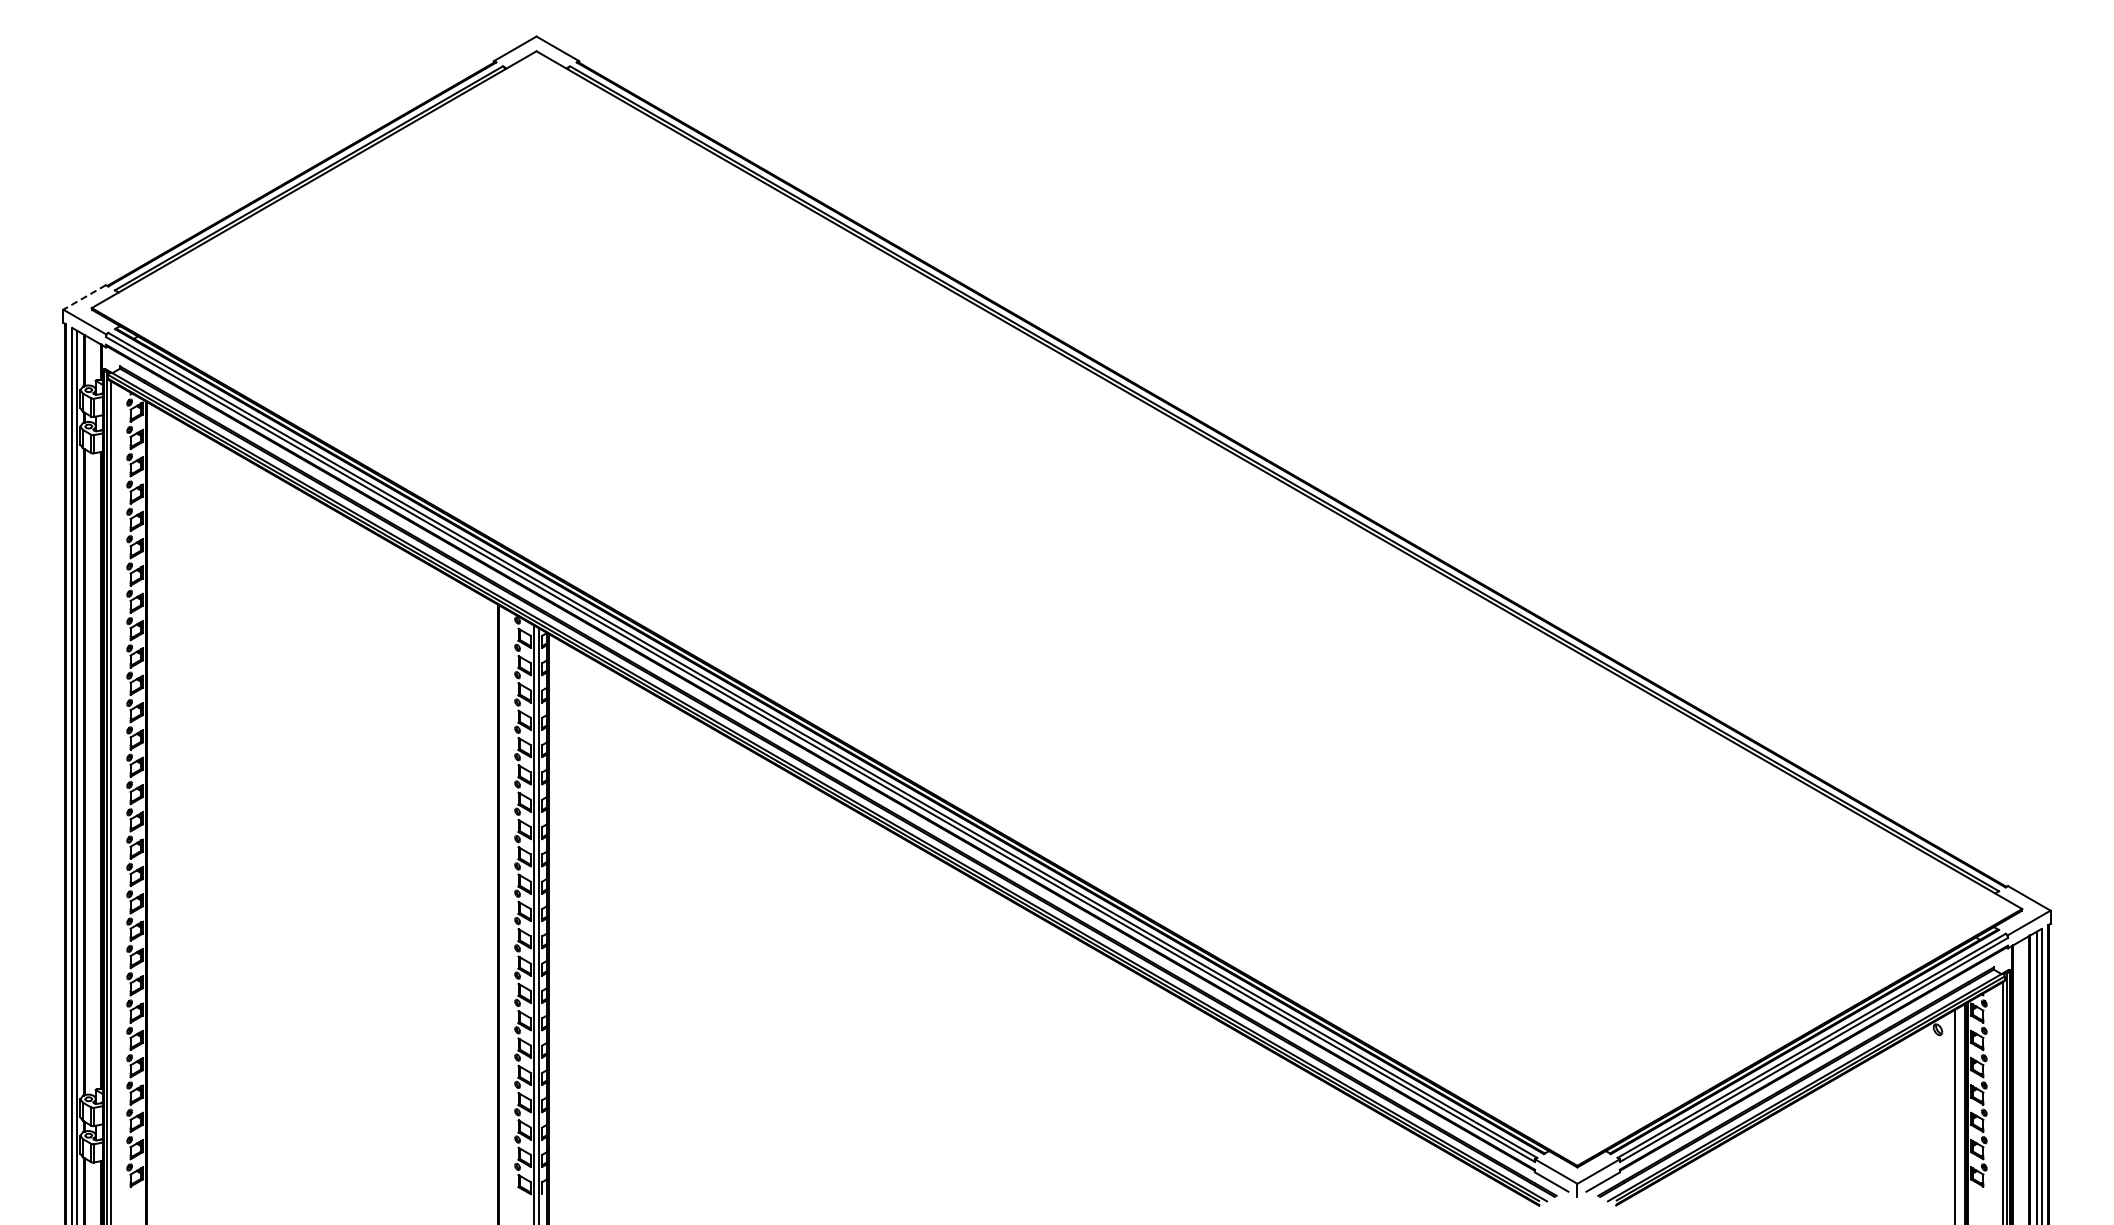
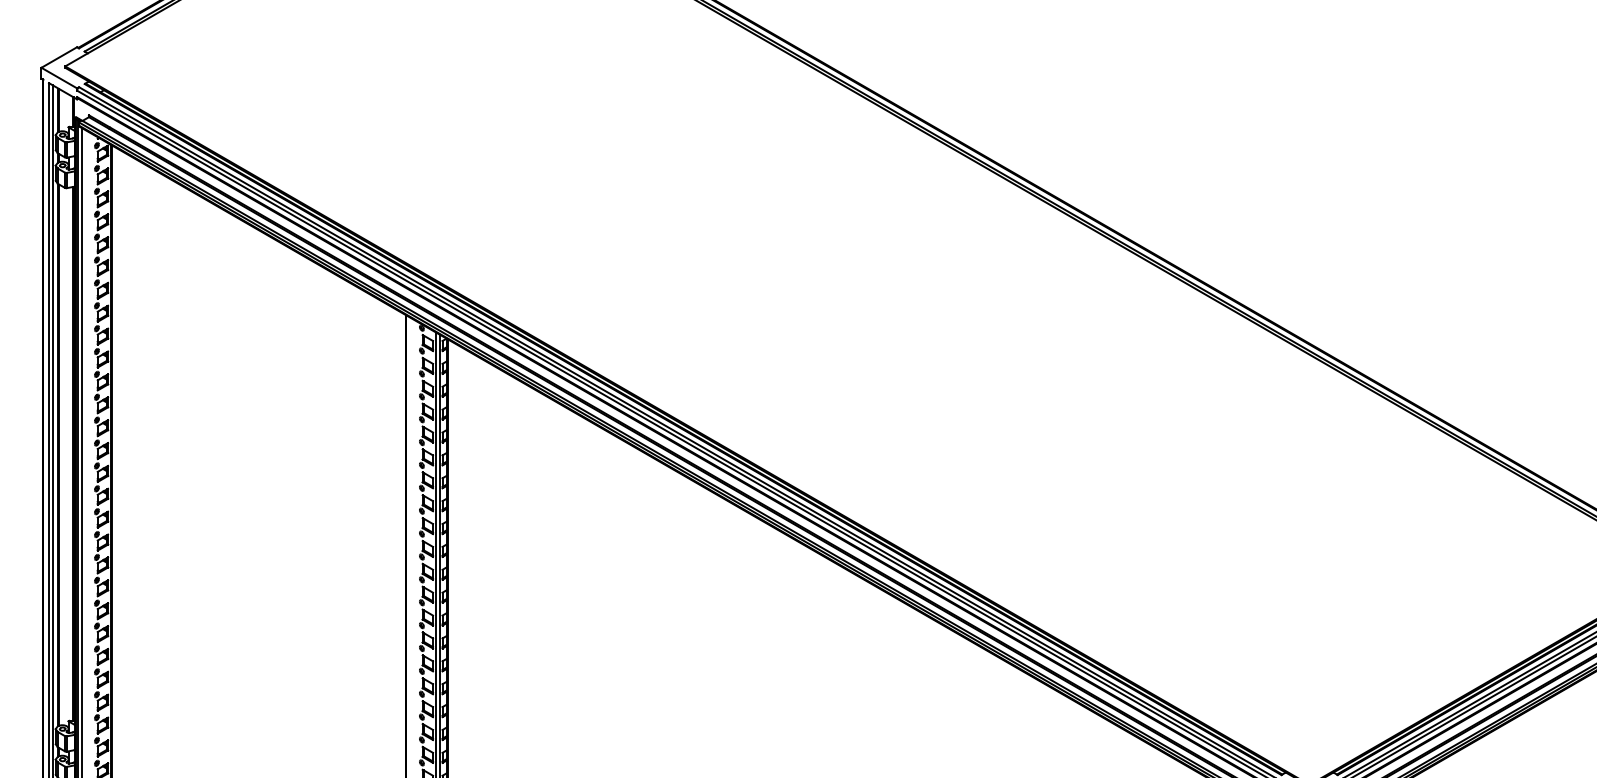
line: (84, 297) -> (59, 57), dashed -> solid

